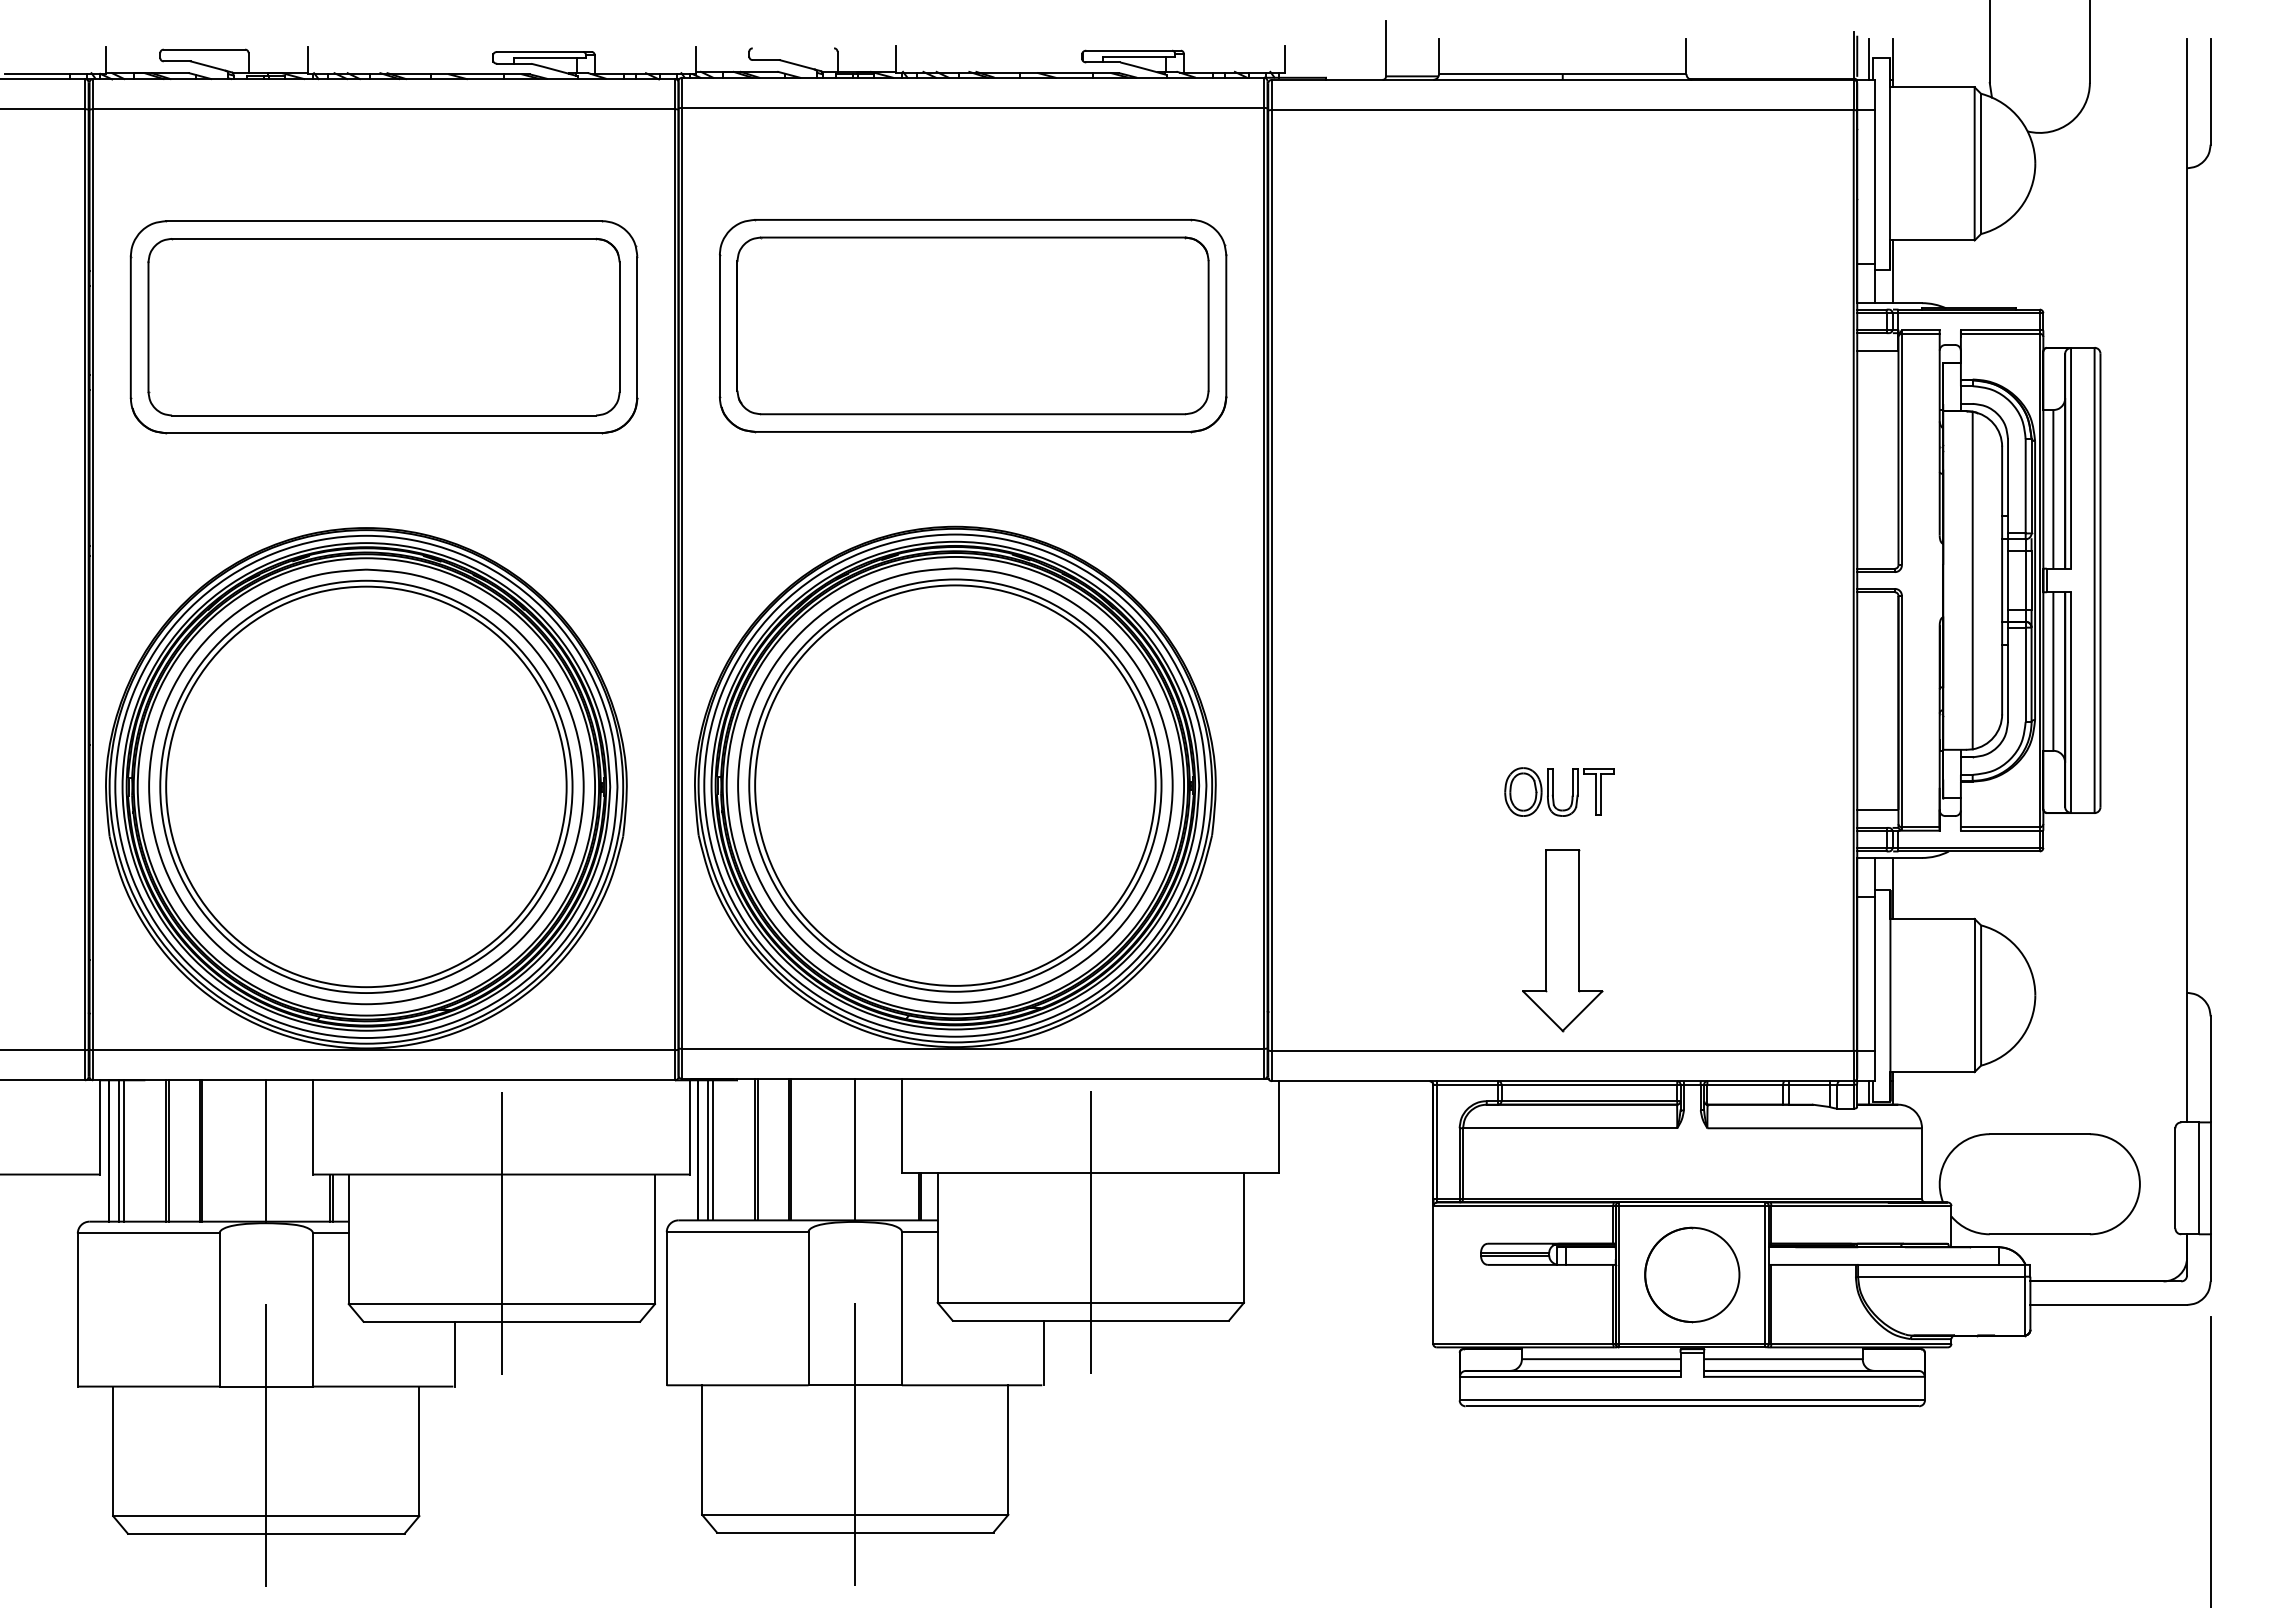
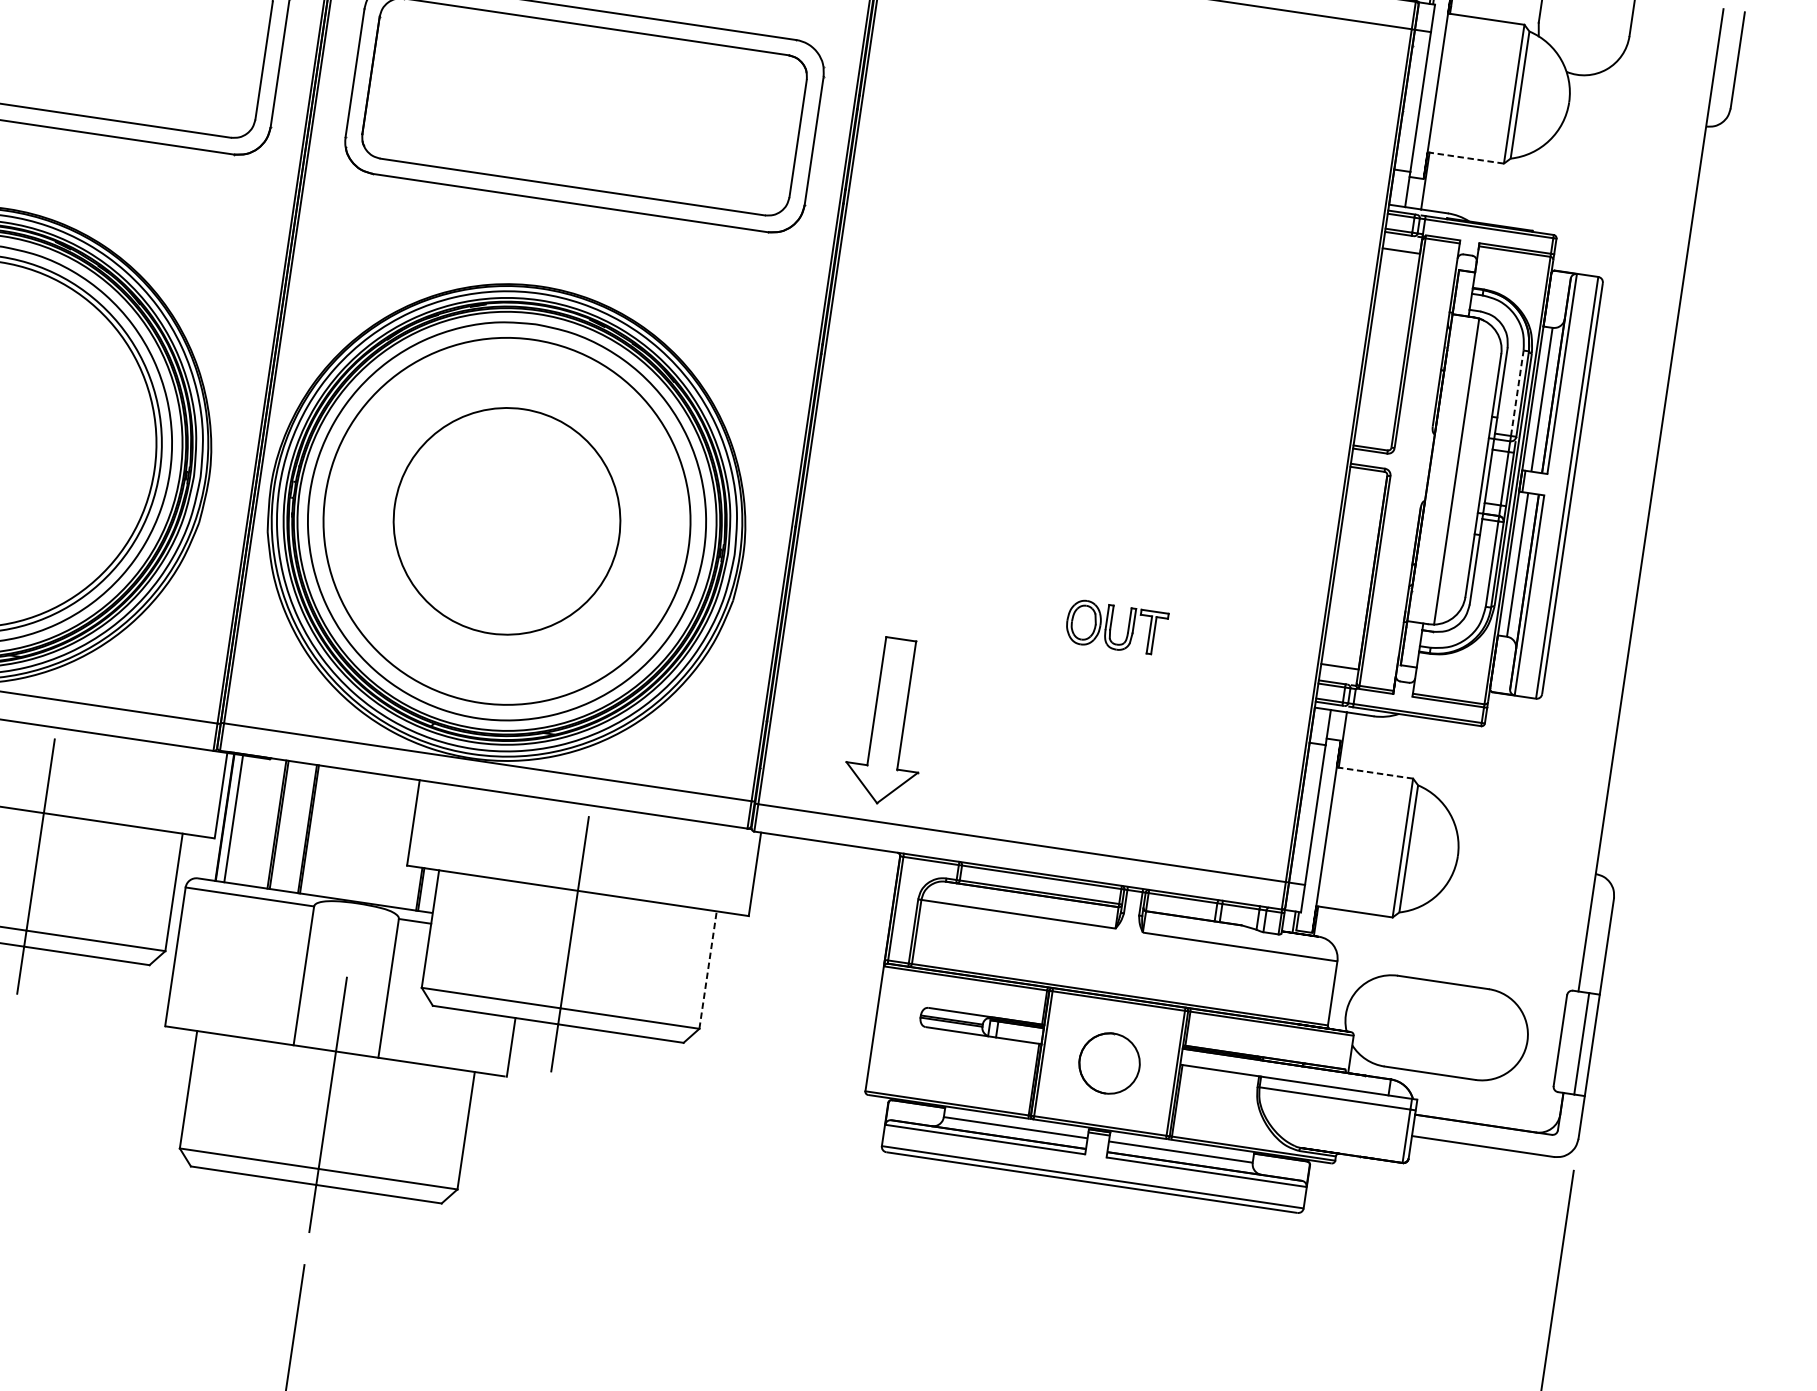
line: (1933, 240) -> (1466, 158), solid -> dashed
line: (2025, 485) -> (1517, 392), solid -> dashed
circle: (955, 785) -> (507, 521), size x0.6
part: (1559, 791) -> (1116, 627), moved
line: (1932, 918) -> (1374, 772), solid -> dashed
part: (1562, 940) -> (888, 721), moved
line: (712, 1149) -> (238, 818), removed
line: (855, 1149) -> (367, 837), removed
line: (1243, 1238) -> (707, 970), solid -> dashed
part: (1692, 1274) -> (1109, 1063), size x0.7

